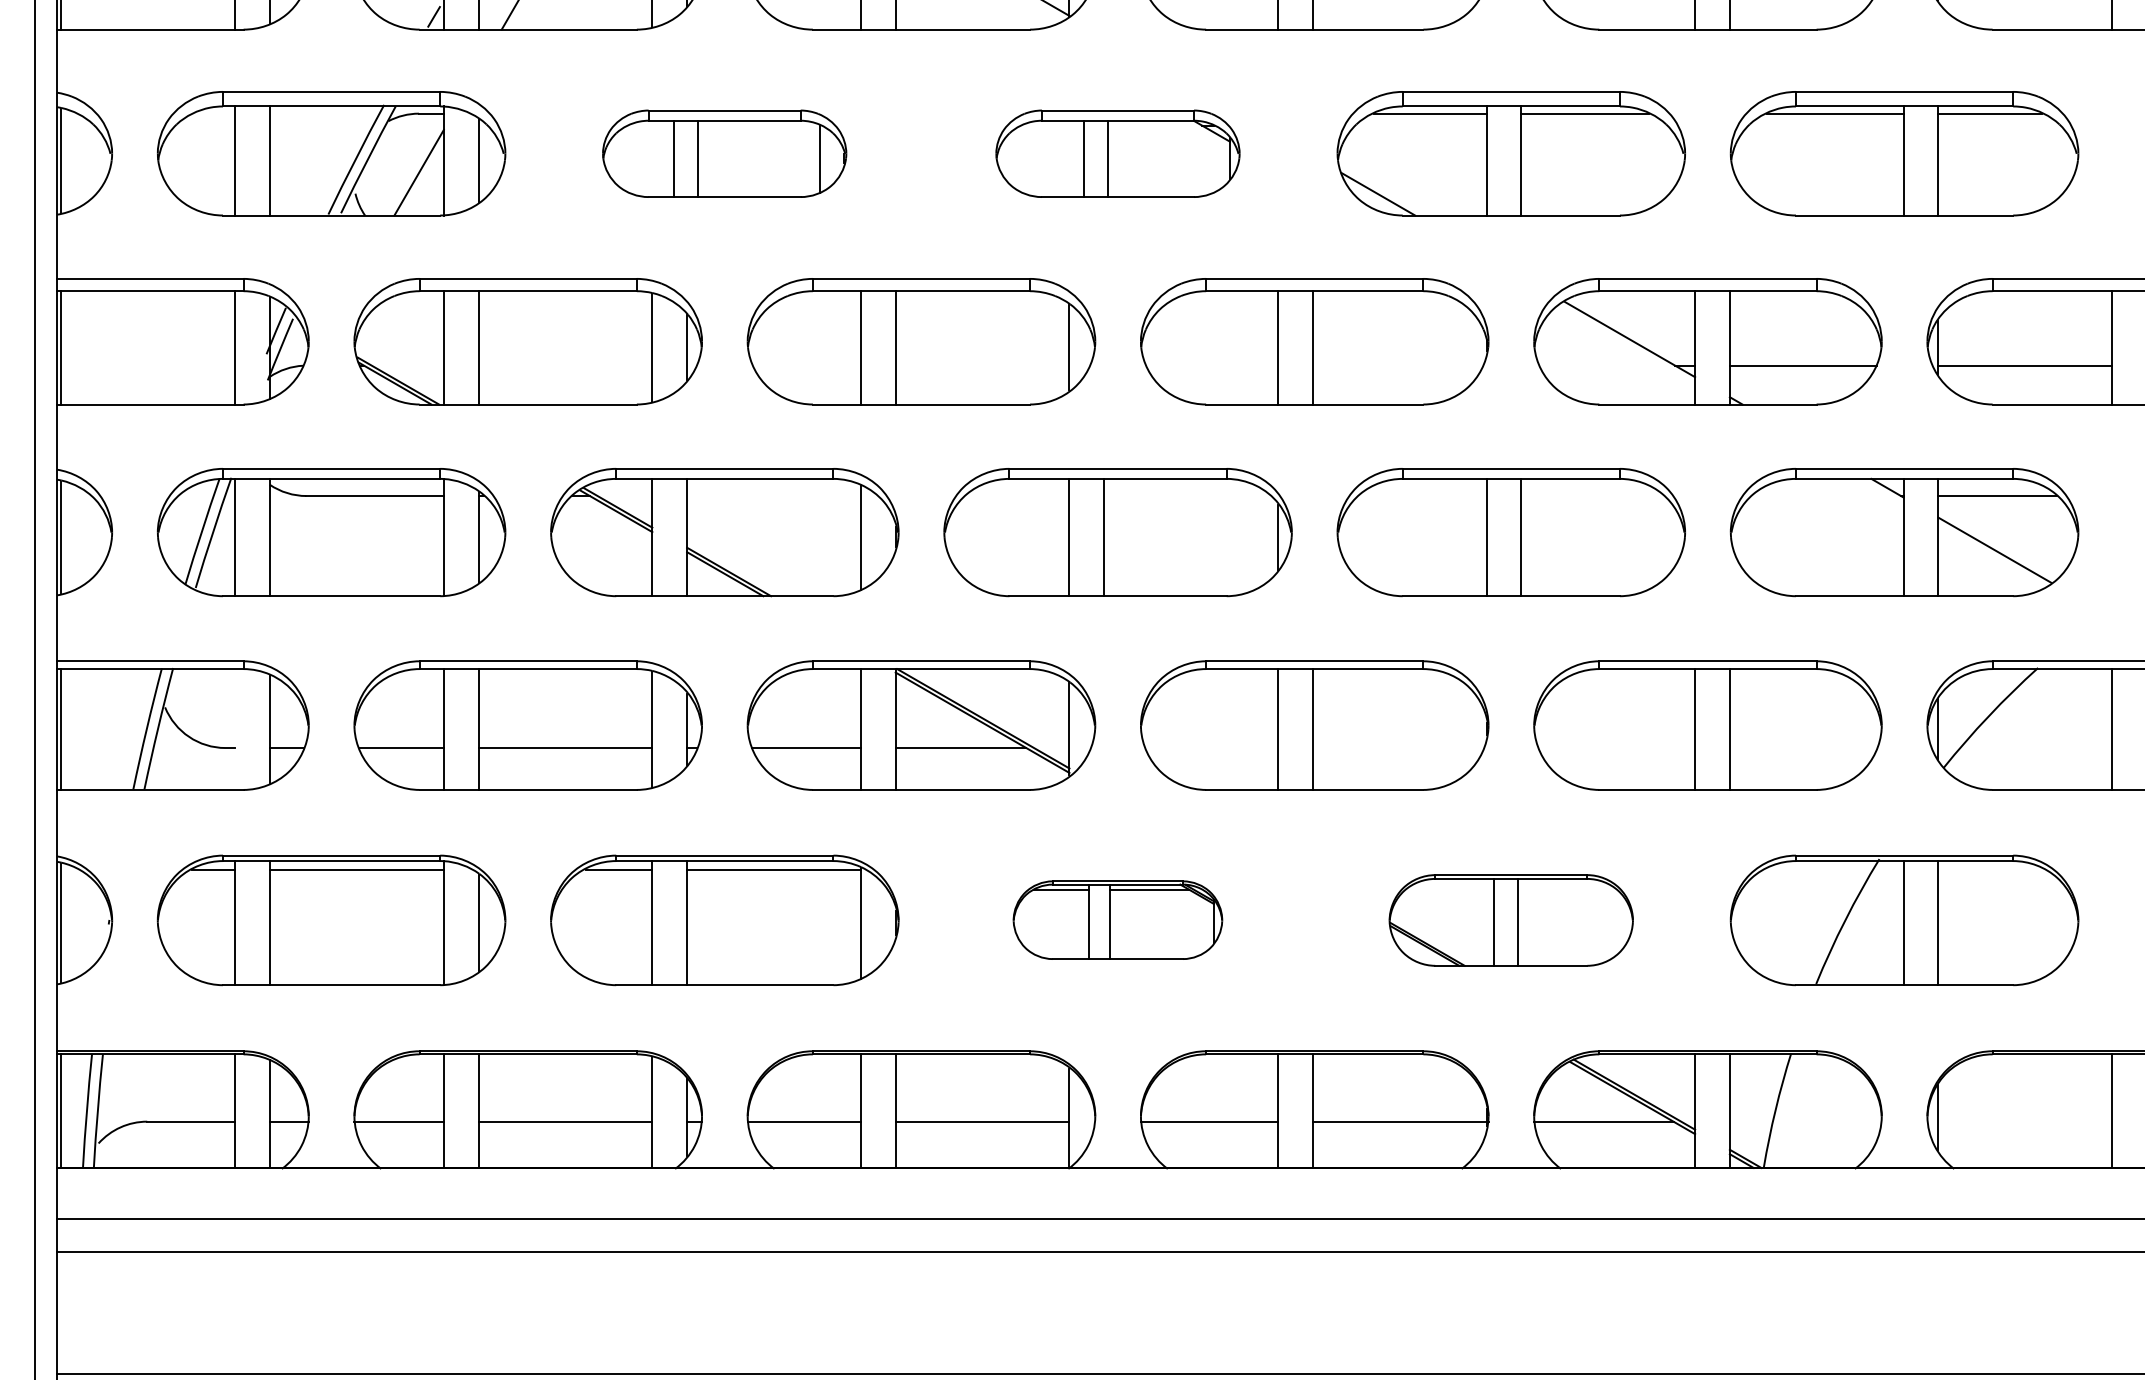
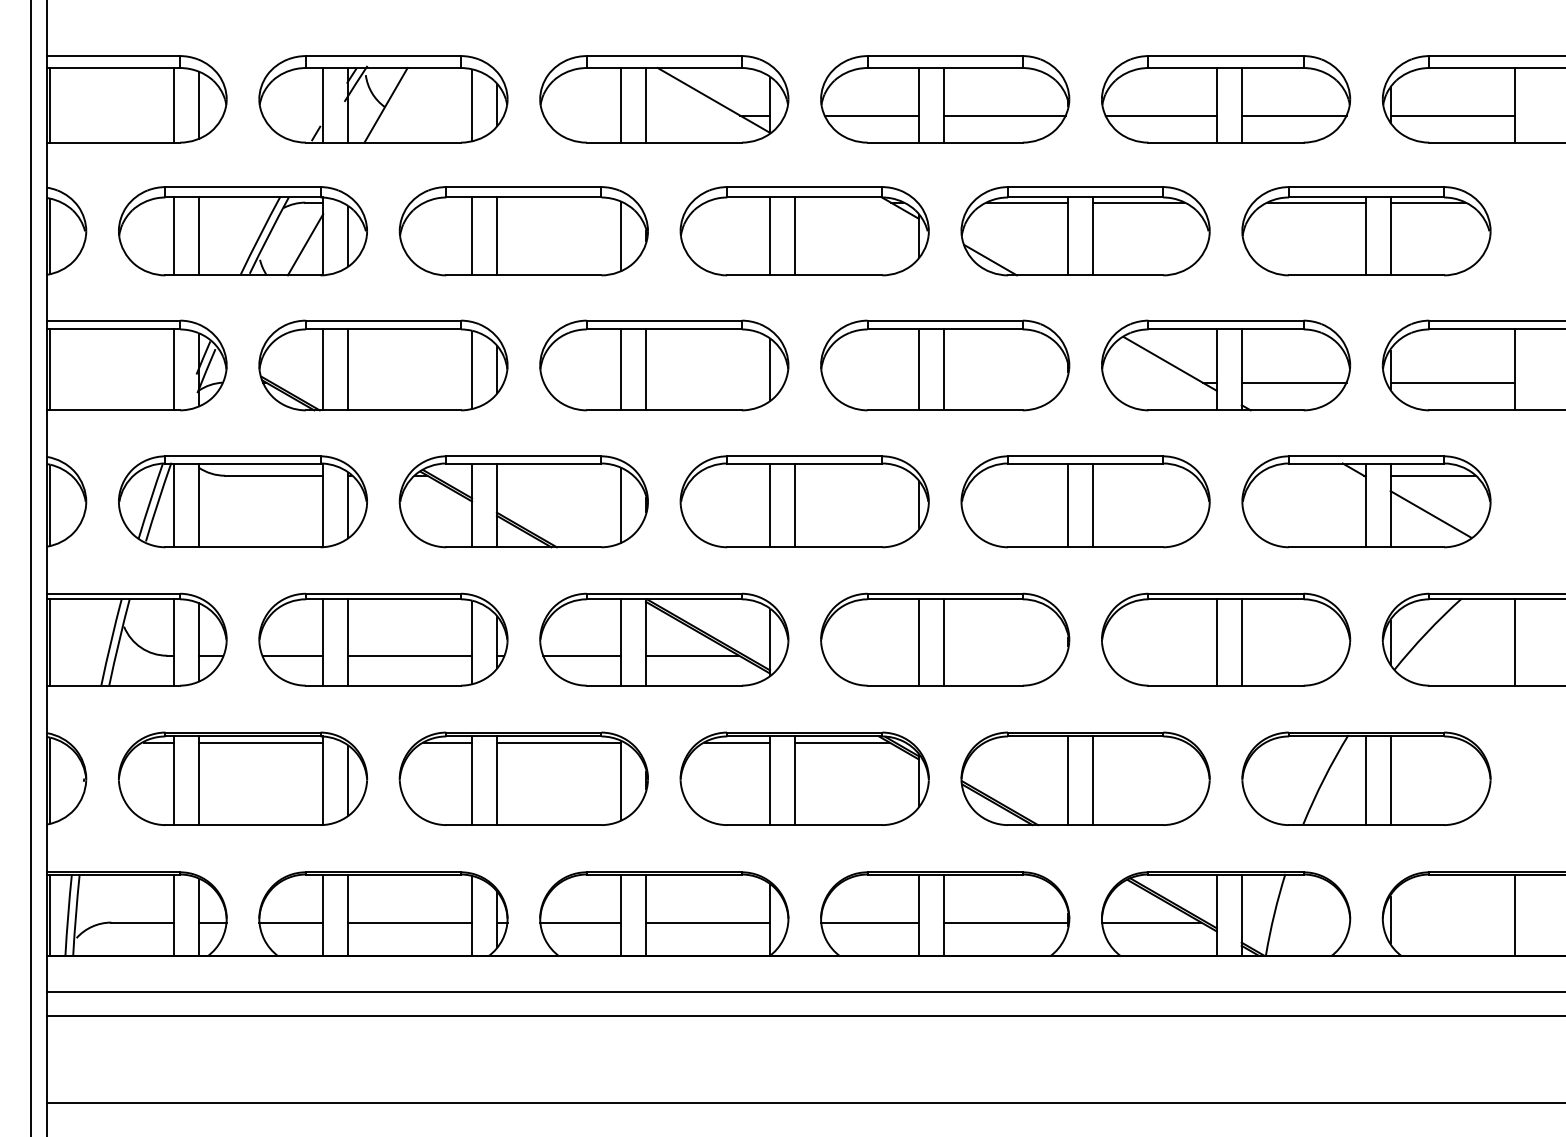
part: (724, 154) -> (523, 231), size x1.43
part: (1117, 154) -> (804, 231), size x1.43
line: (235, 729) -> (174, 642), added
part: (1117, 919) -> (804, 778), size x1.67
part: (1511, 919) -> (1085, 778), size x1.43

